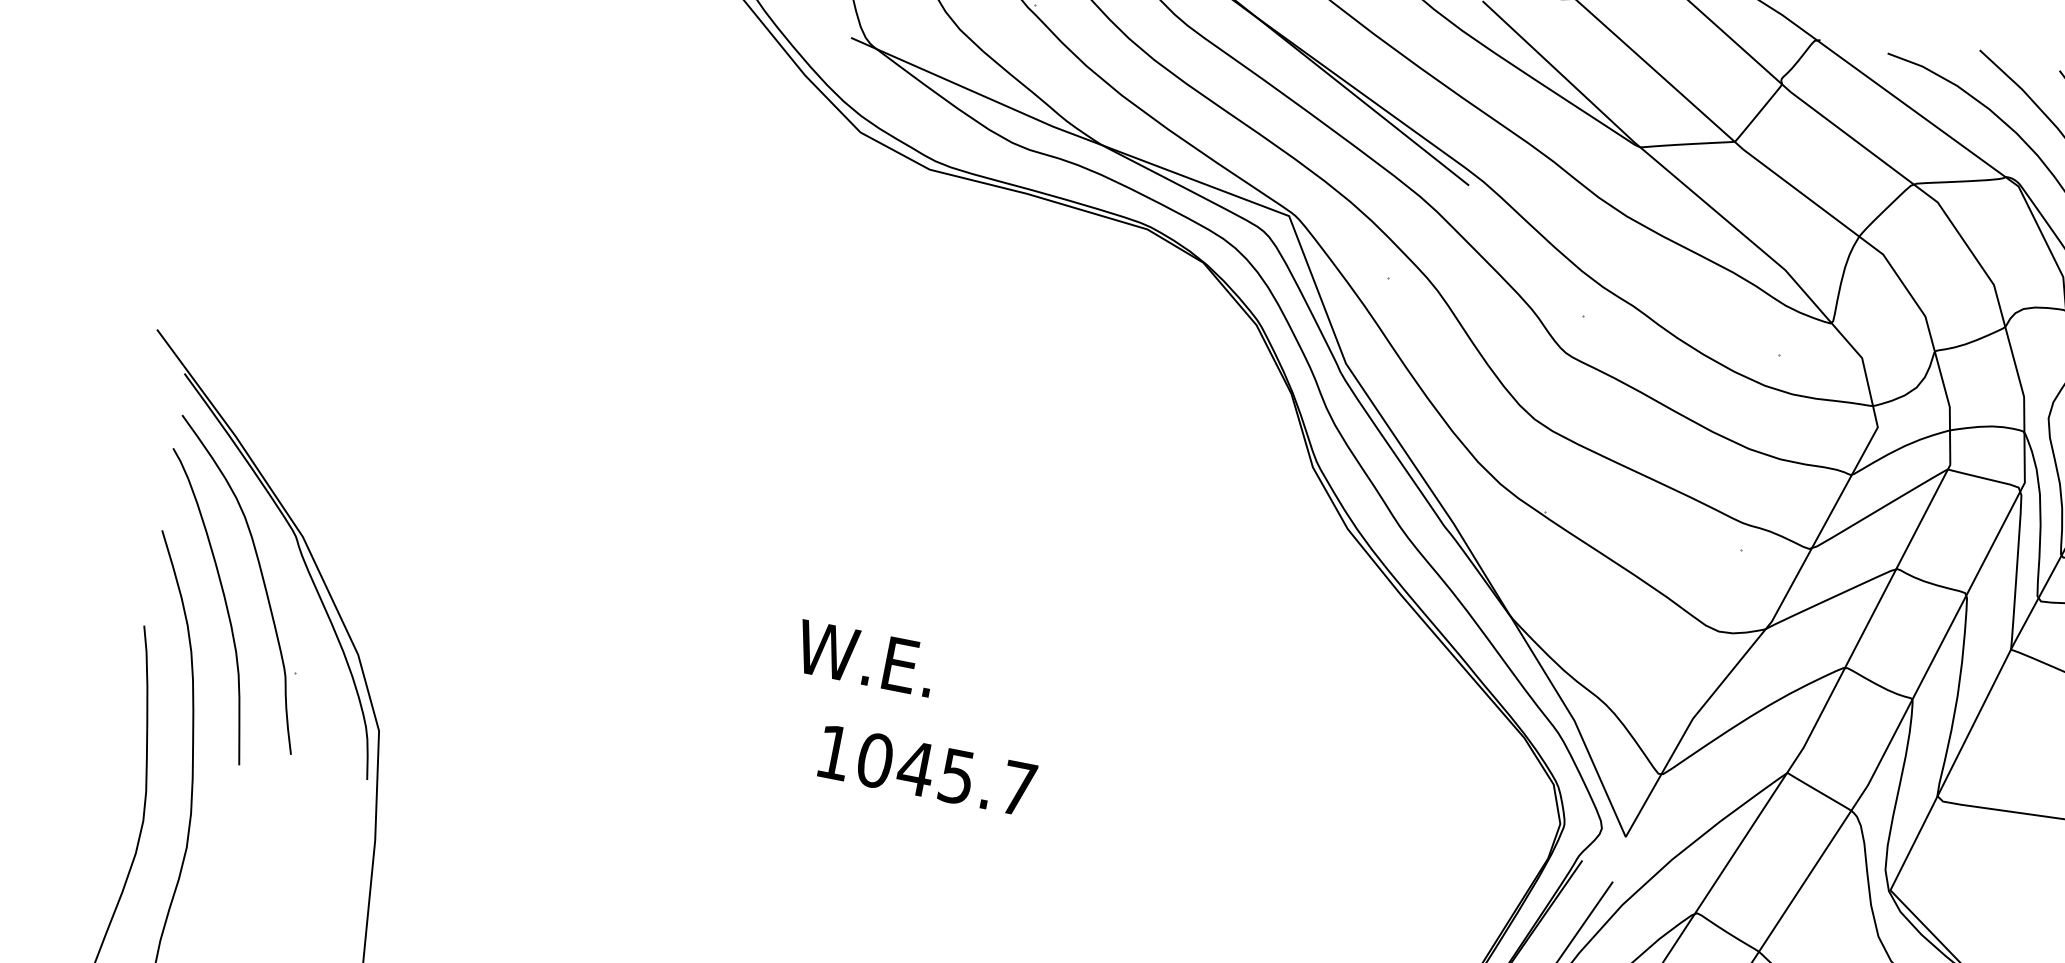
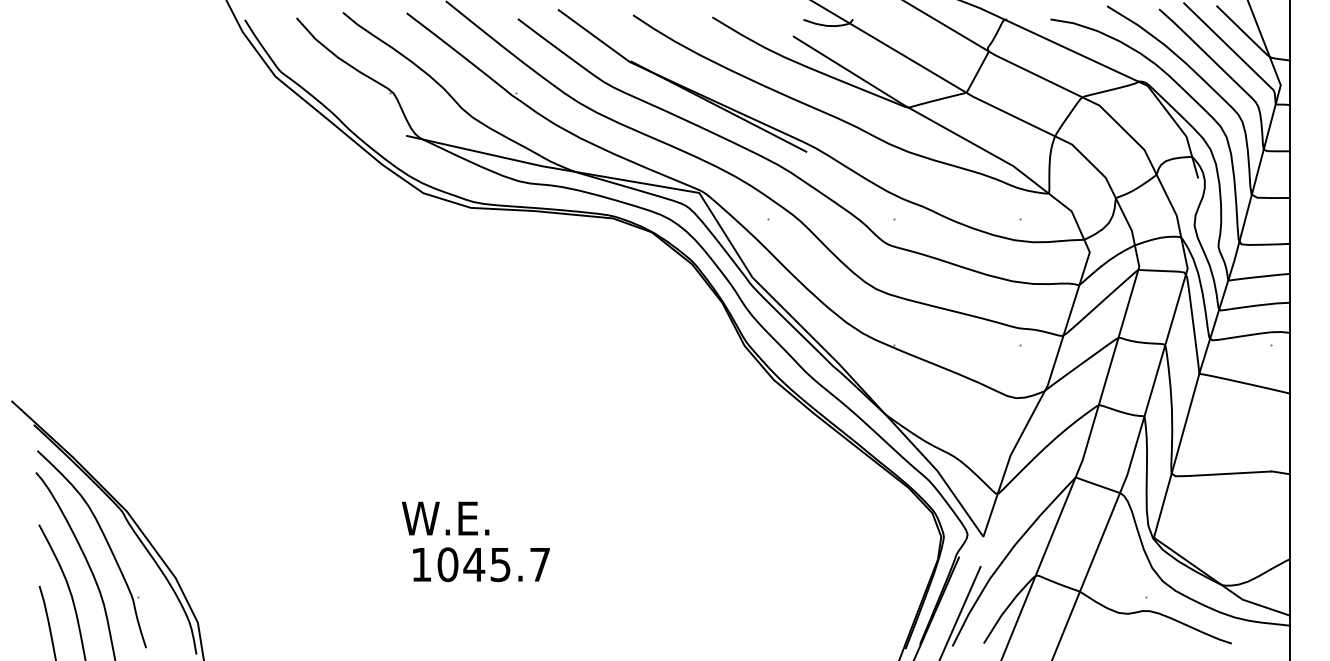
text: (865, 658) -> (445, 518), moved
text: (927, 770) -> (481, 564), moved

